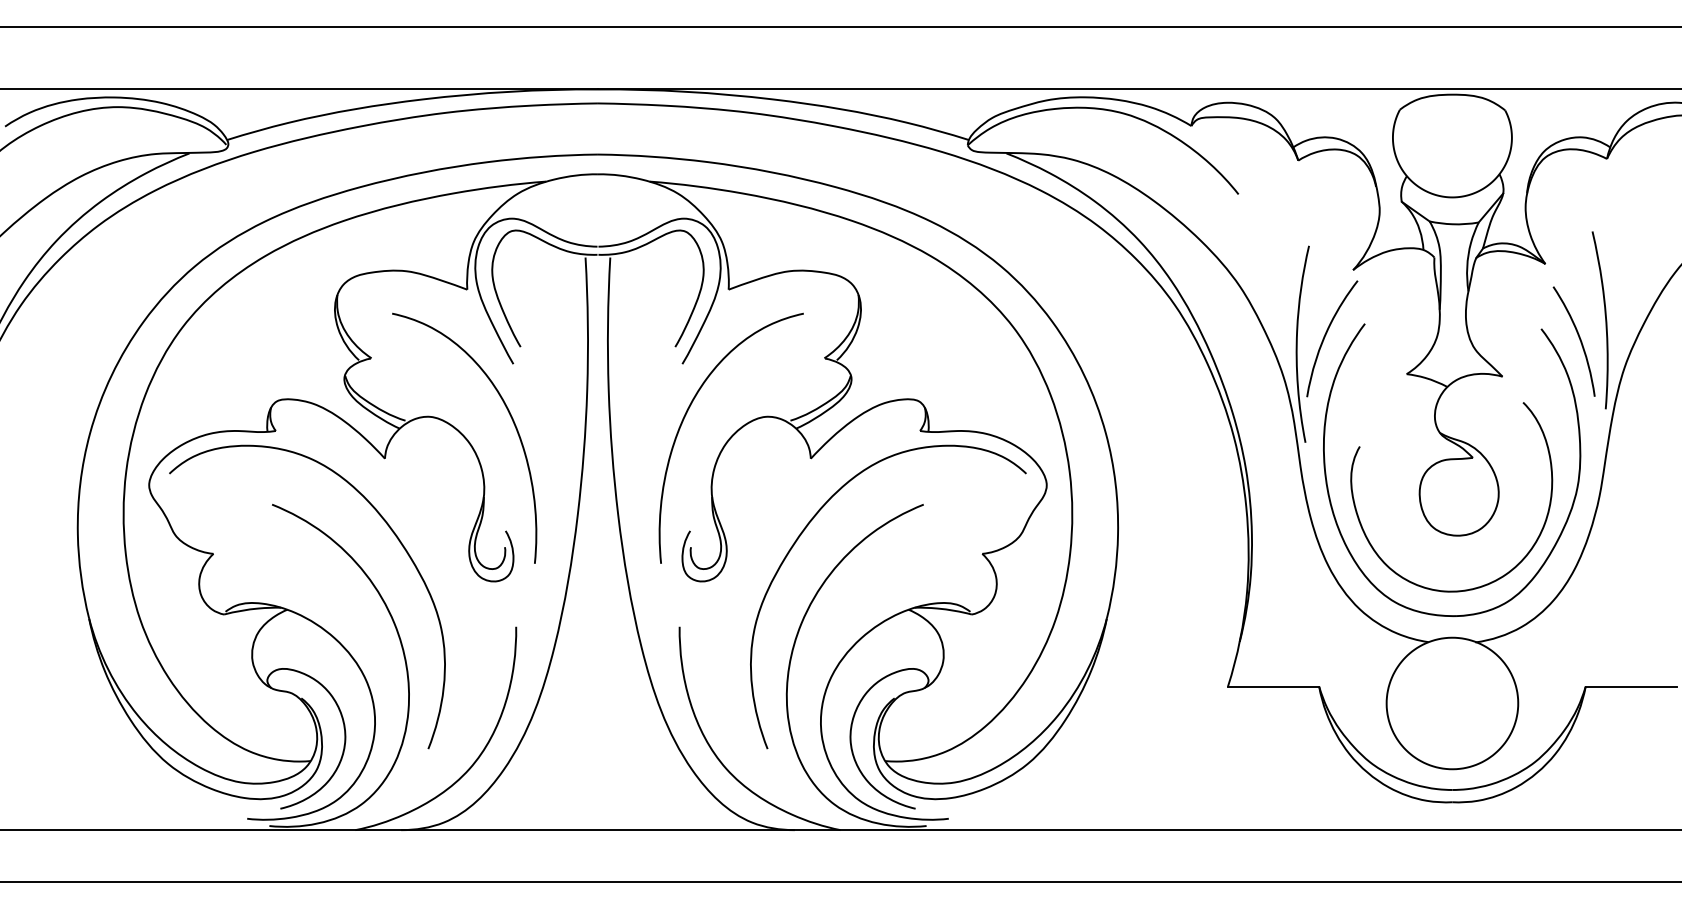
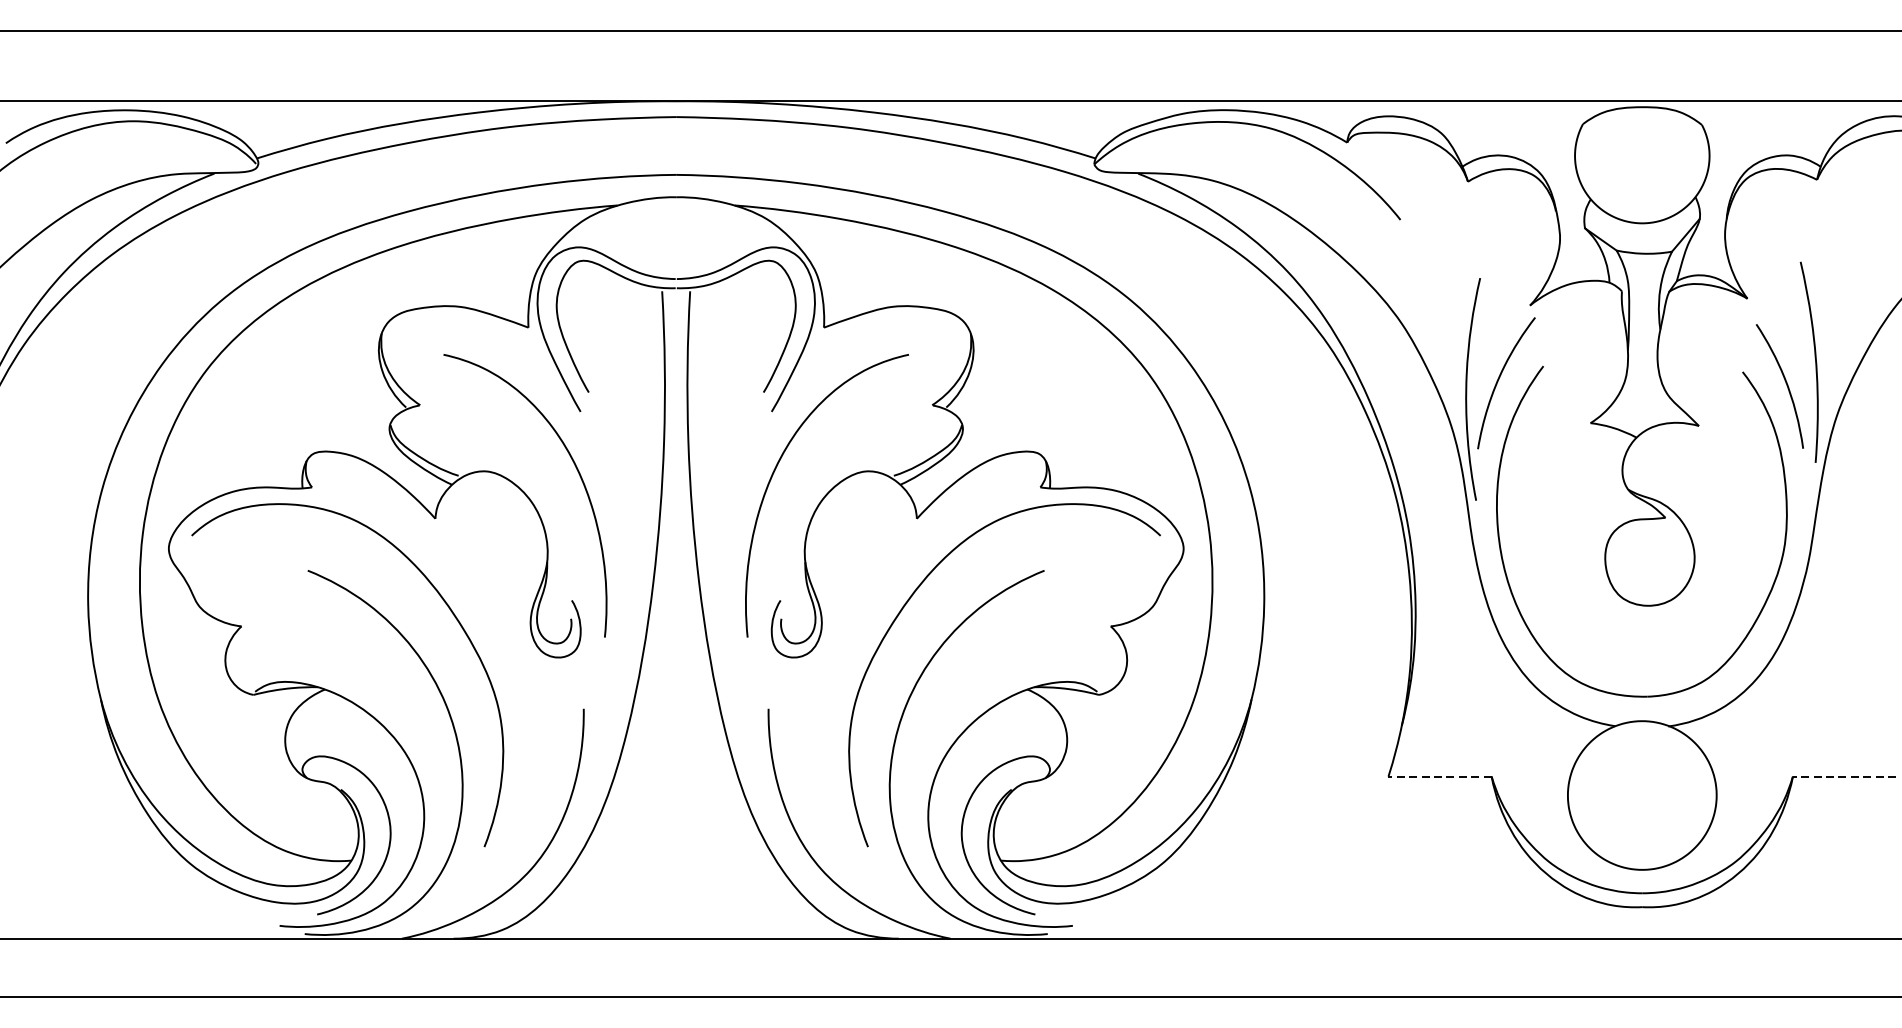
curve: (1374, 548) -> (1554, 620), removed
line: (1273, 686) -> (1439, 776), solid -> dashed
line: (1631, 686) -> (1844, 776), solid -> dashed

